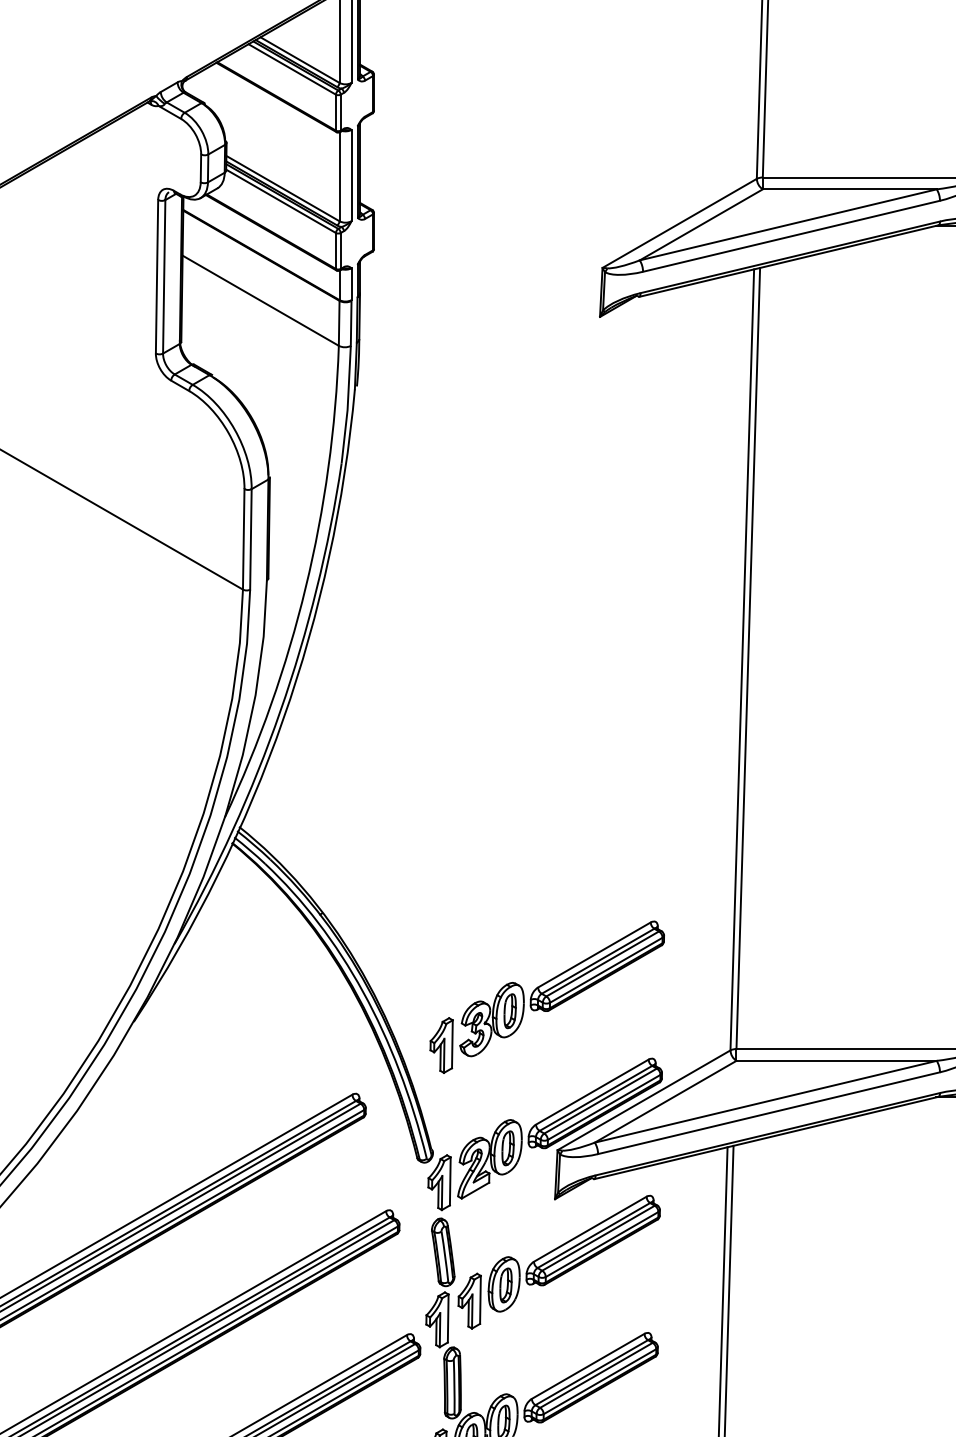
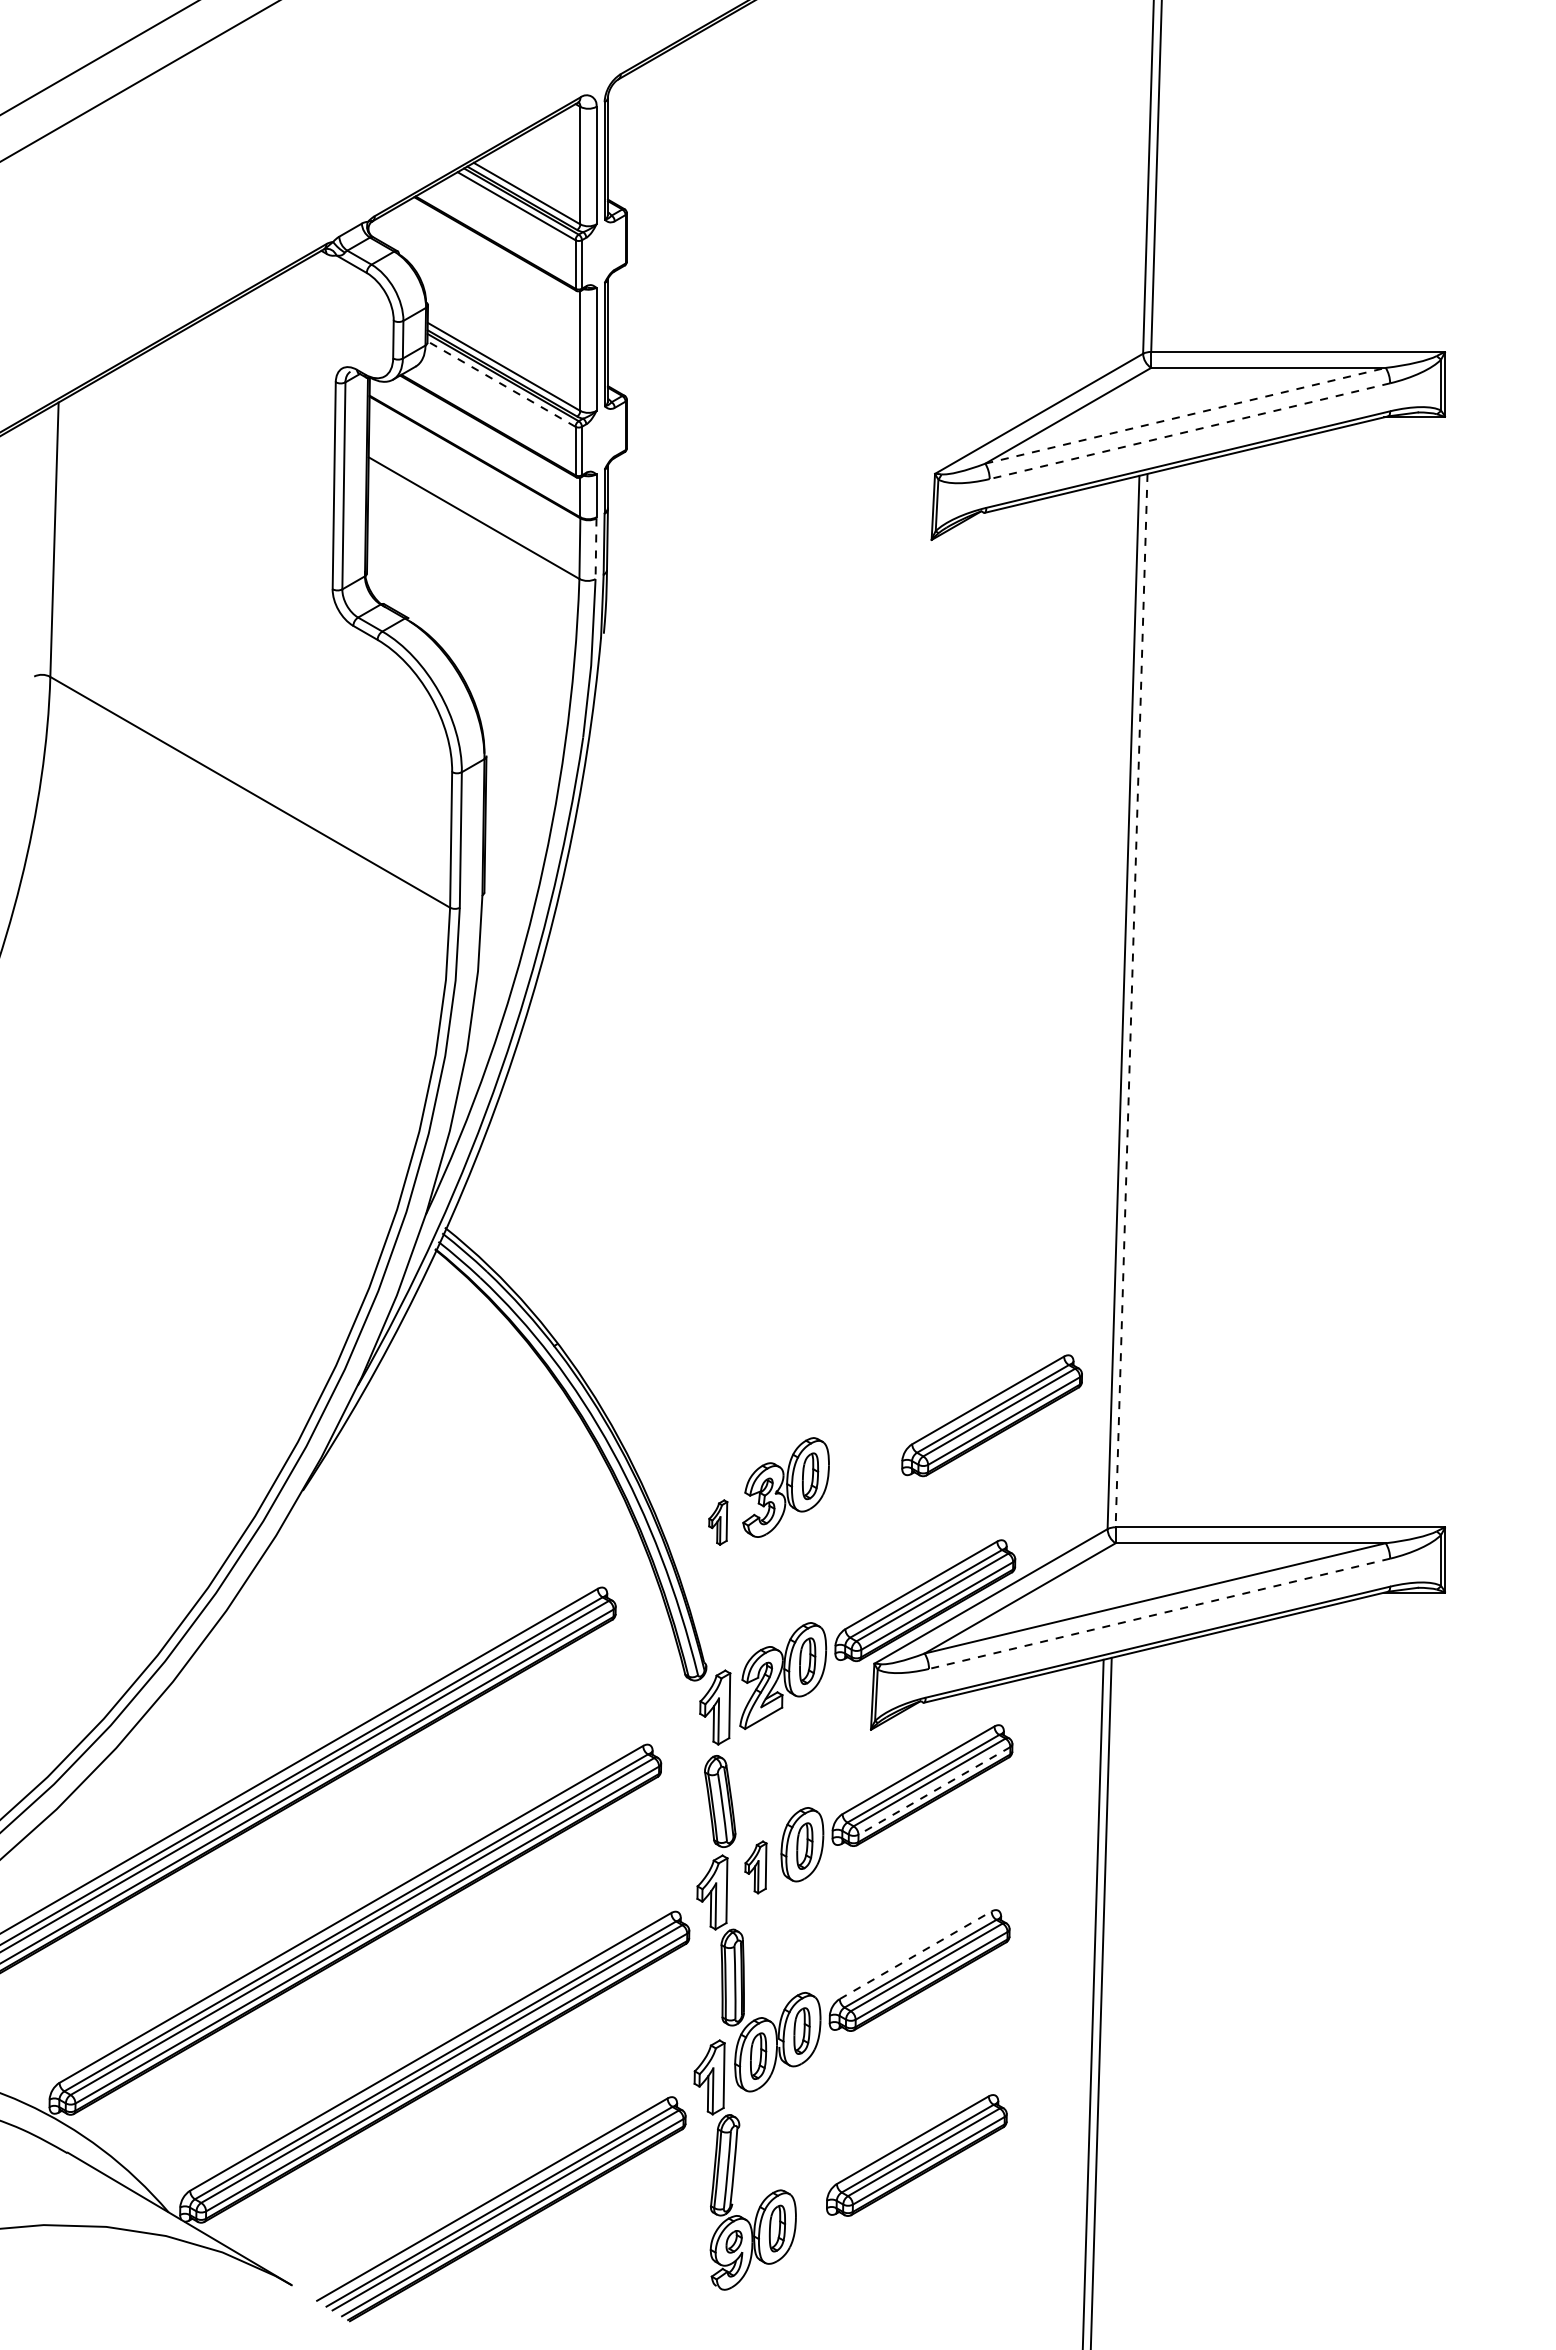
line: (281, 200) -> (501, 383), solid -> dashed
line: (788, 224) -> (1185, 415), solid -> dashed
line: (791, 236) -> (1189, 431), solid -> dashed
line: (351, 324) -> (596, 549), solid -> dashed
line: (748, 658) -> (1131, 1000), solid -> dashed
part: (596, 966) -> (991, 1415), moved
part: (441, 1045) -> (718, 1522), size x0.6
line: (768, 1112) -> (1159, 1613), solid -> dashed
line: (602, 1244) -> (934, 1790), solid -> dashed
part: (469, 1301) -> (755, 1867), size x0.7
line: (588, 1366) -> (915, 1955), solid -> dashed

